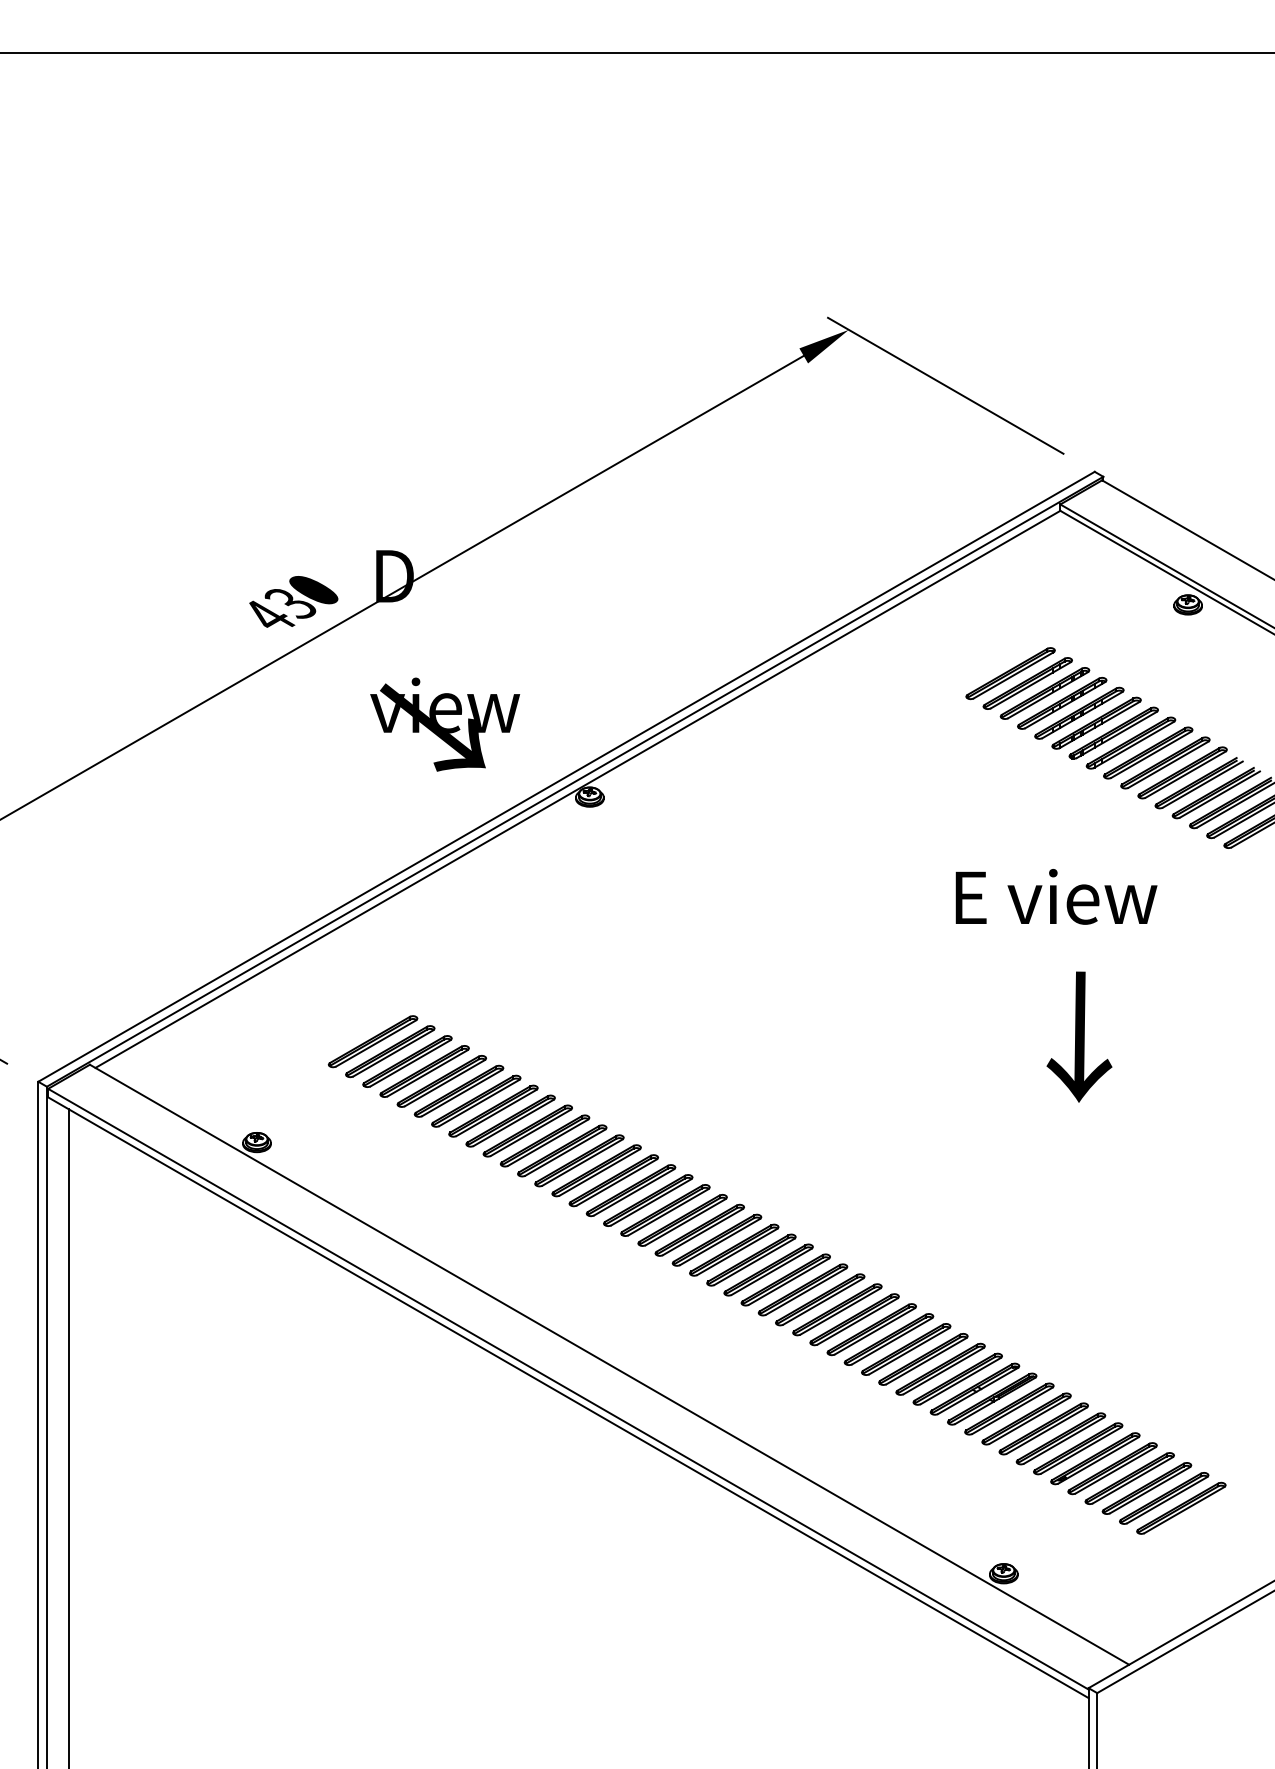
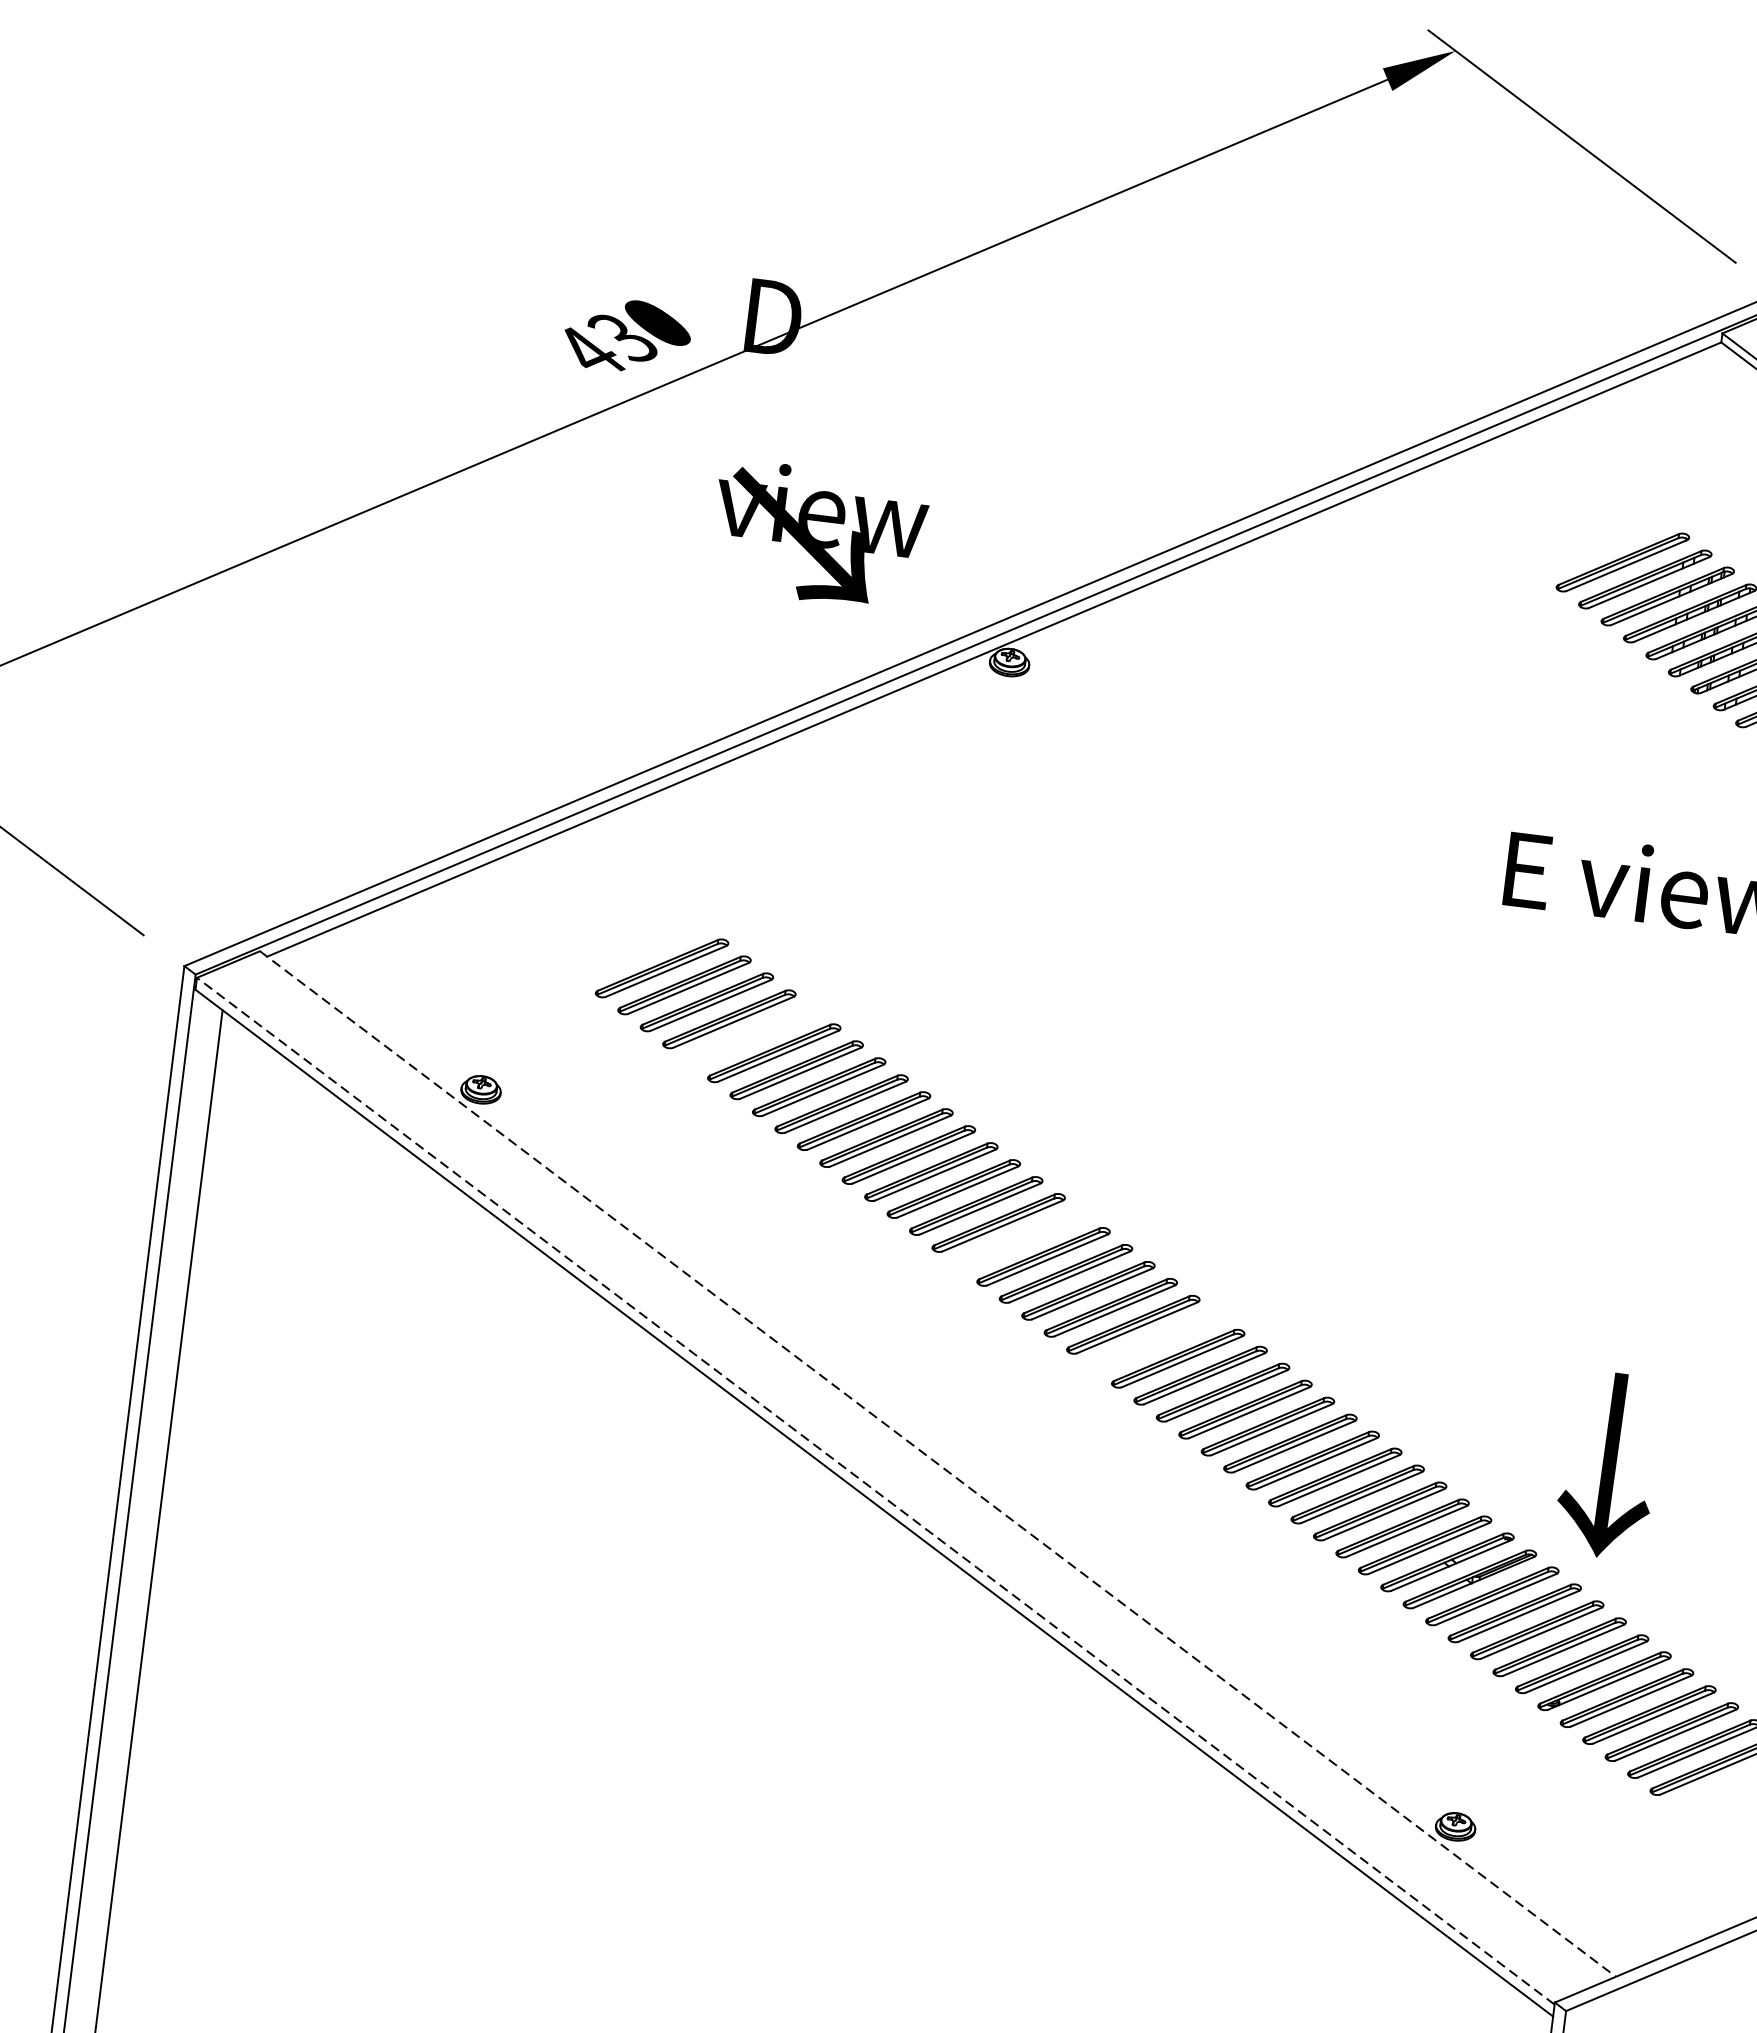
text: (1079, 1036) -> (1608, 1464), moved
part: (441, 1081) -> (751, 1036), removed
part: (648, 1200) -> (1021, 1239), removed
part: (751, 1259) -> (1155, 1340), removed
line: (609, 1364) -> (937, 1463), solid -> dashed
line: (568, 1389) -> (875, 1491), solid -> dashed

